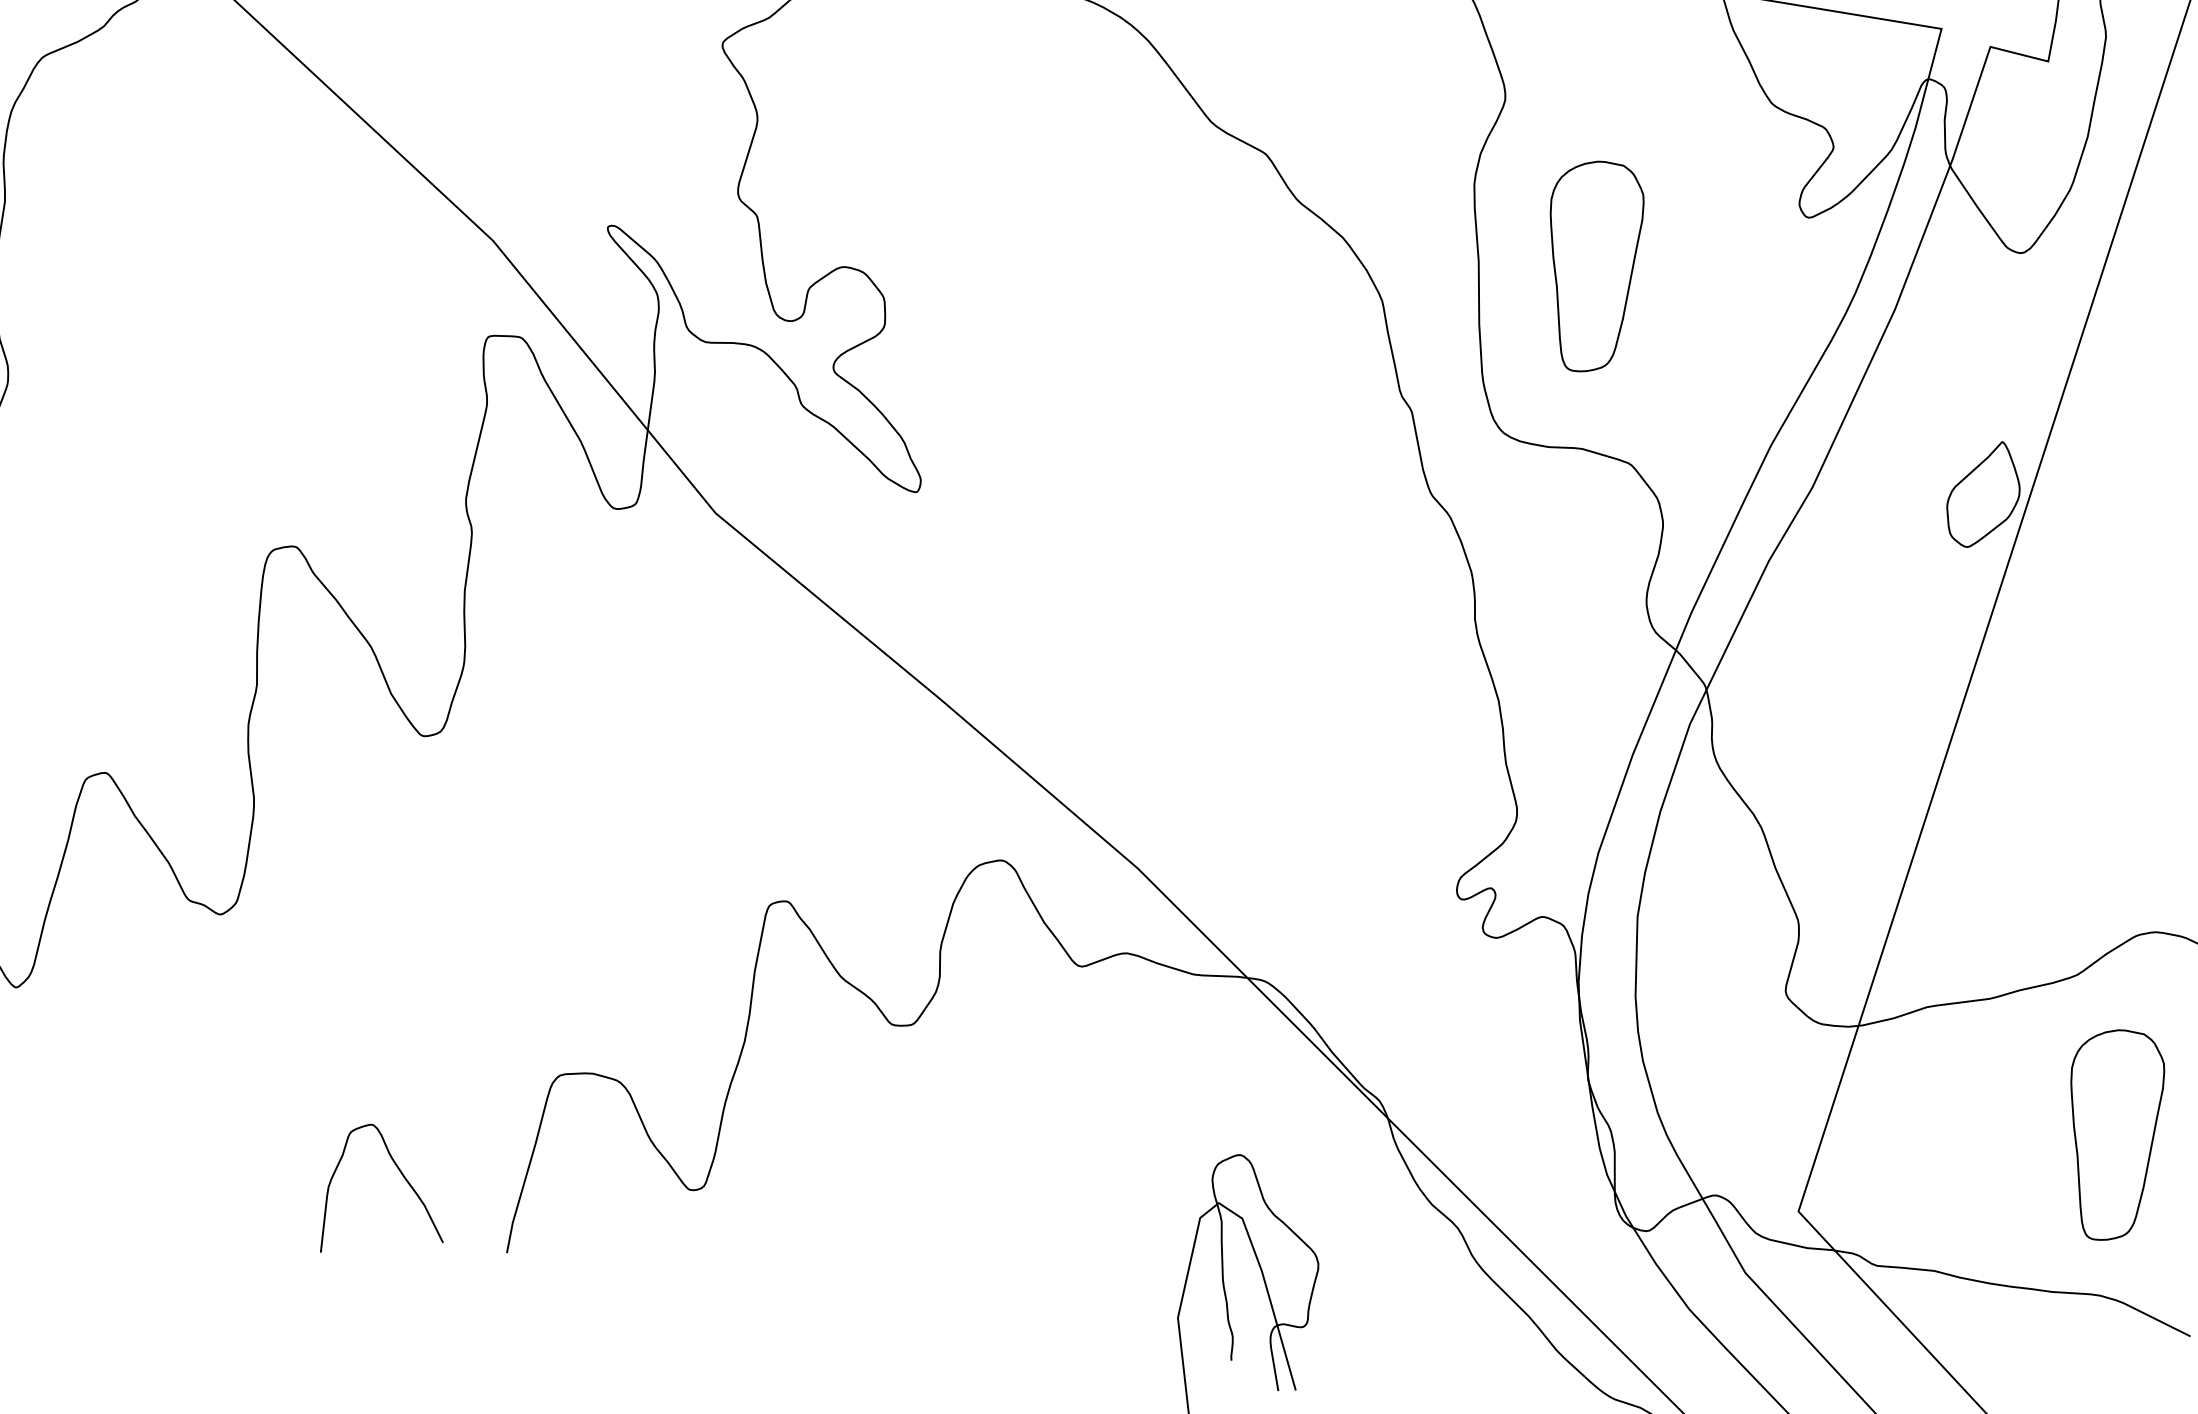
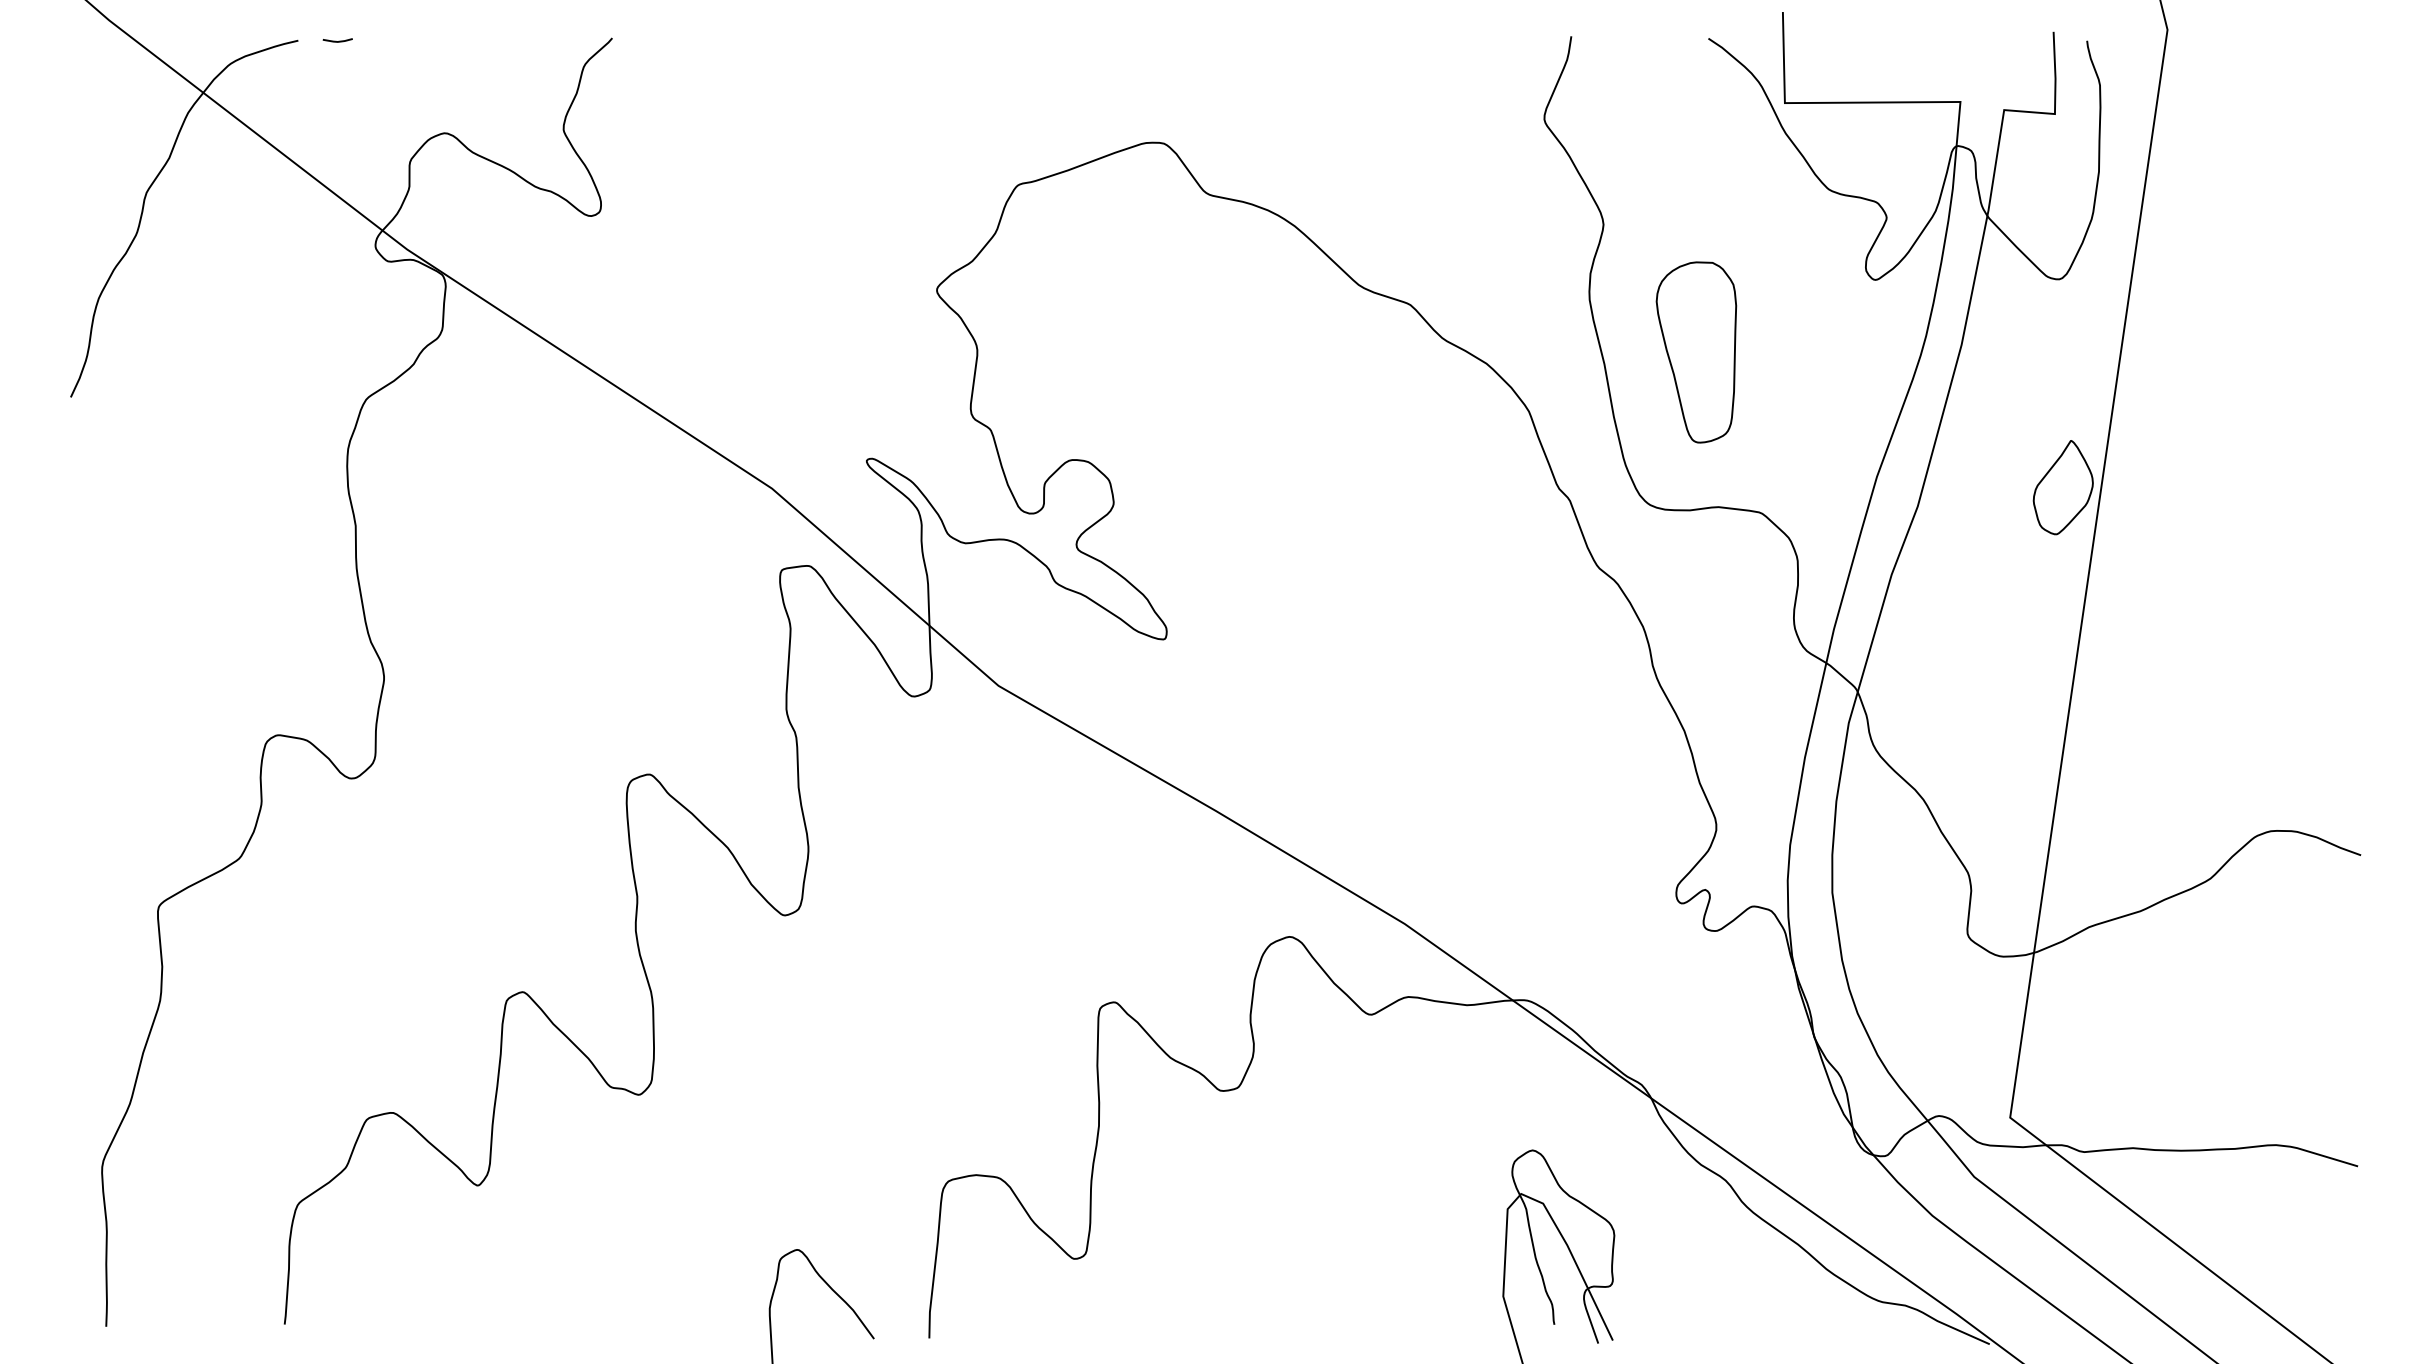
part: (2107, 1134) -> (2259, 1008), removed

